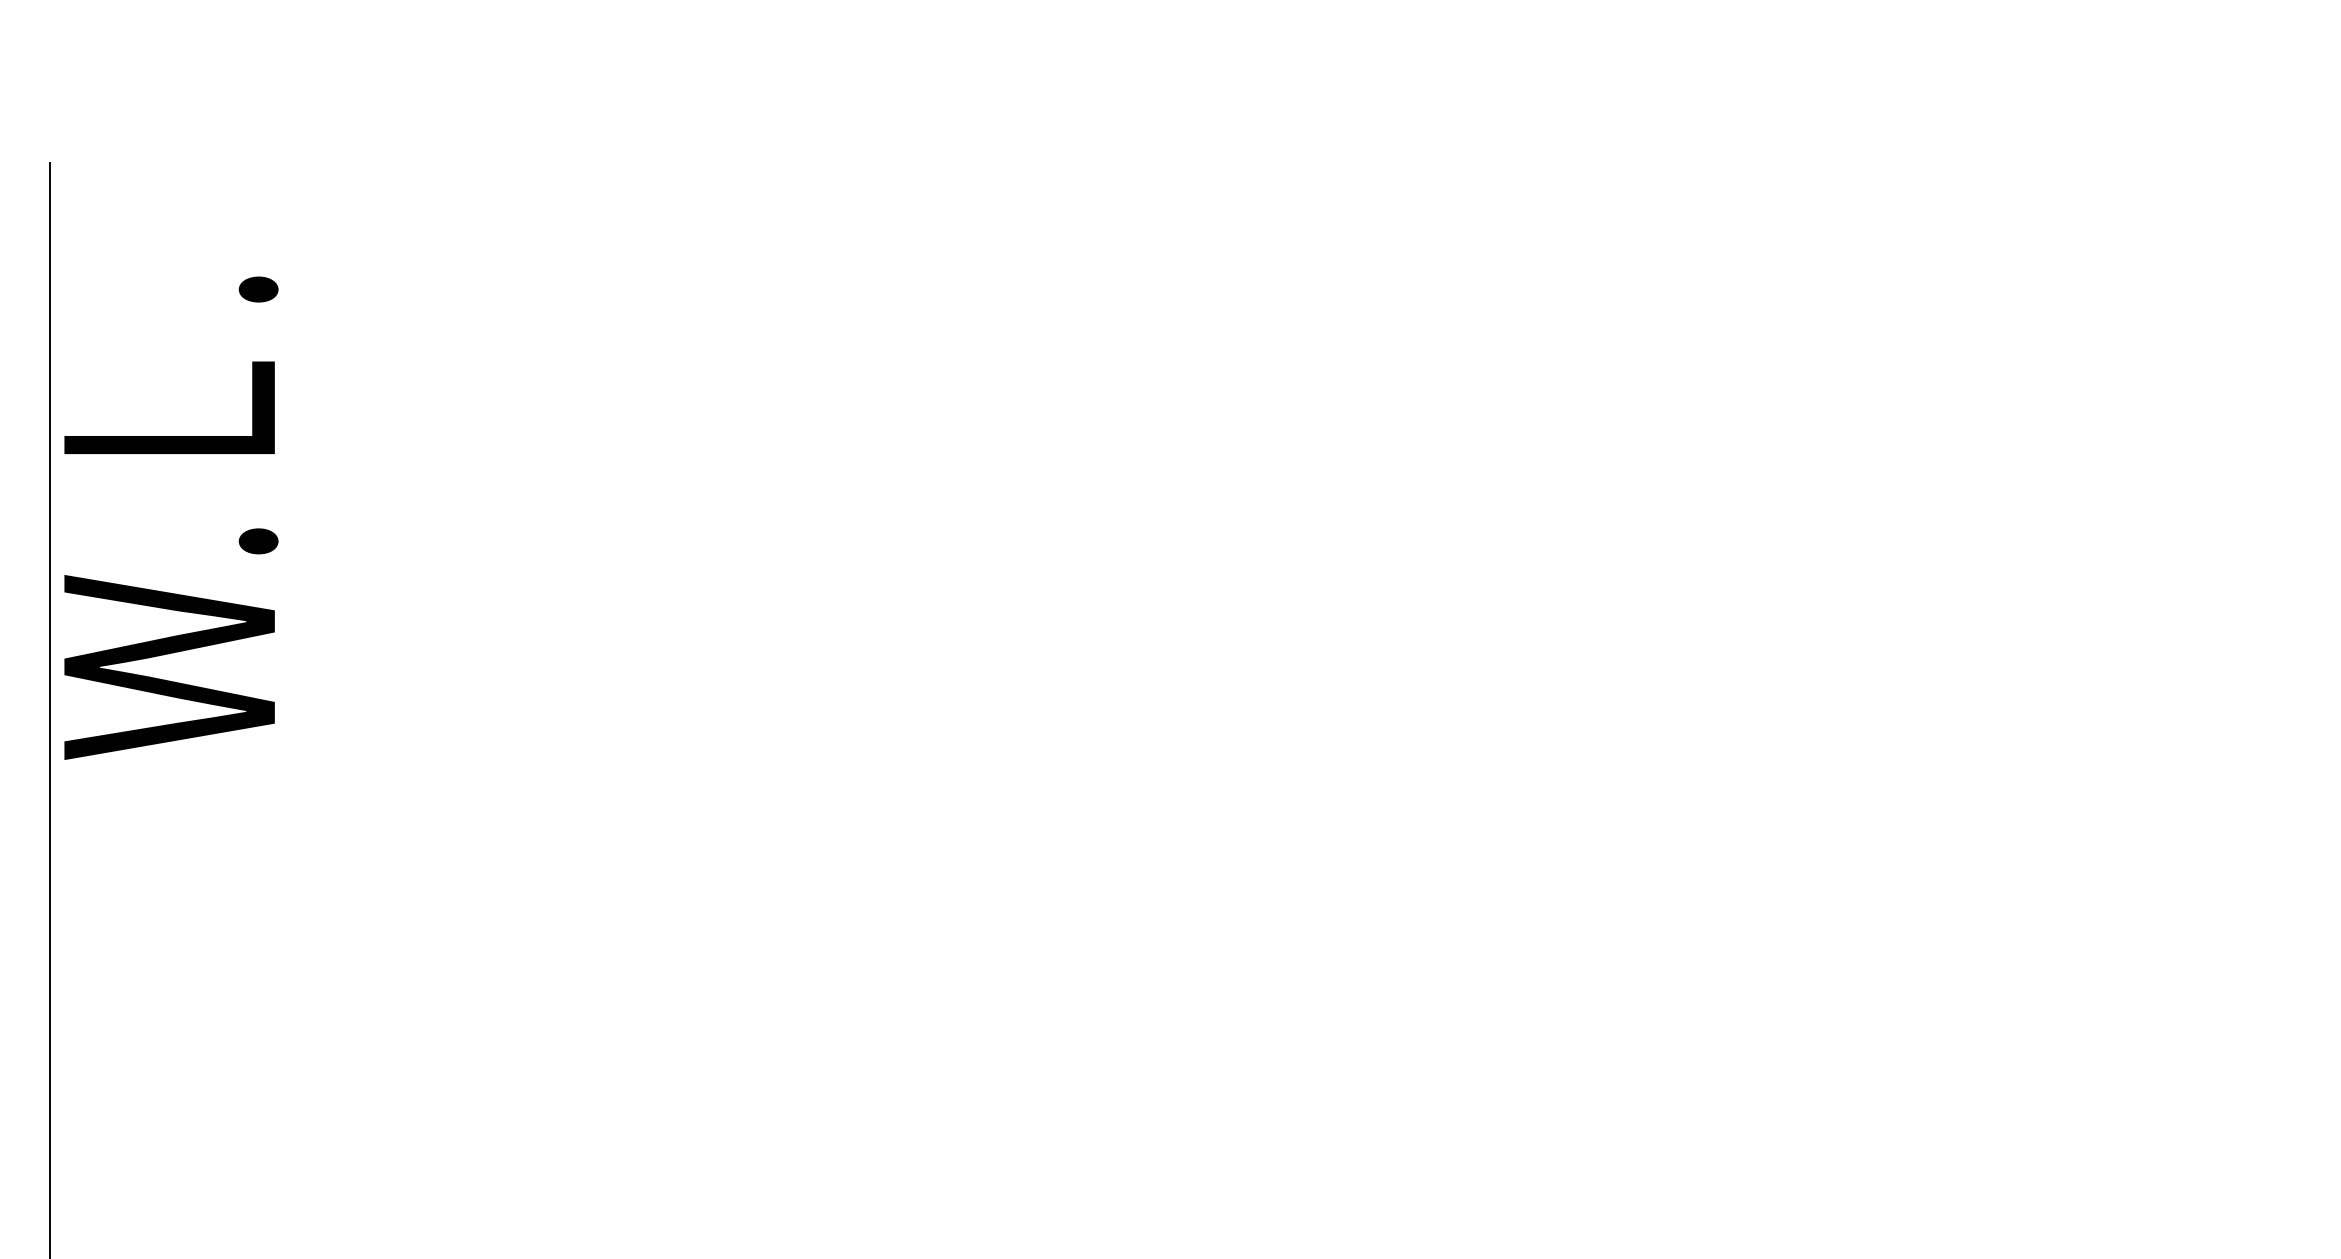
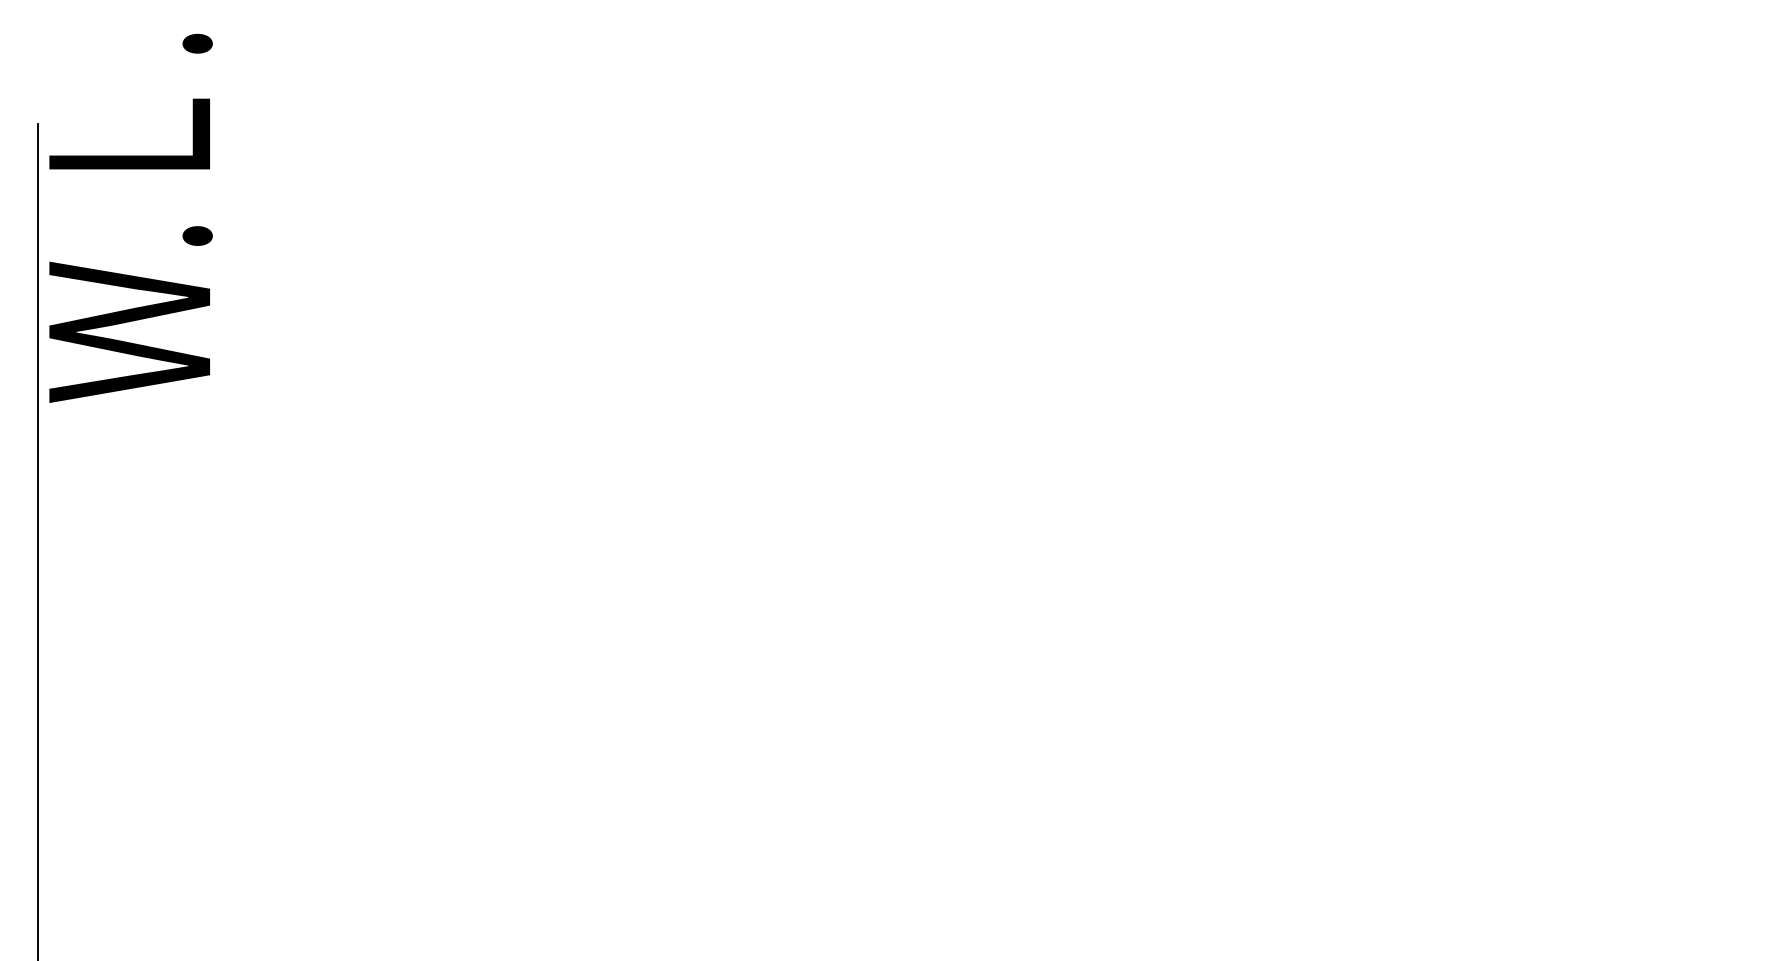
text: (171, 517) -> (131, 217), moved

